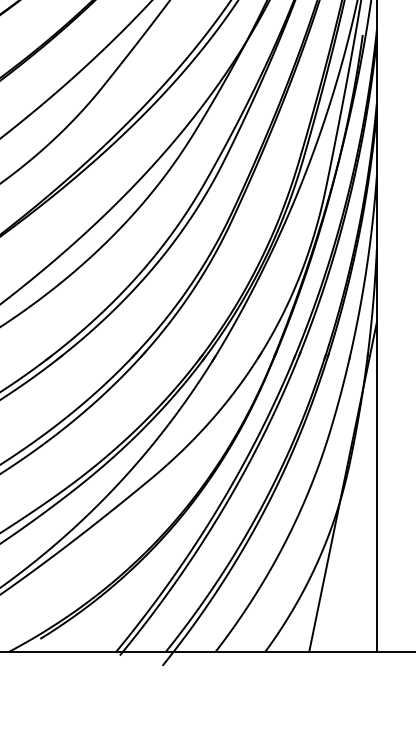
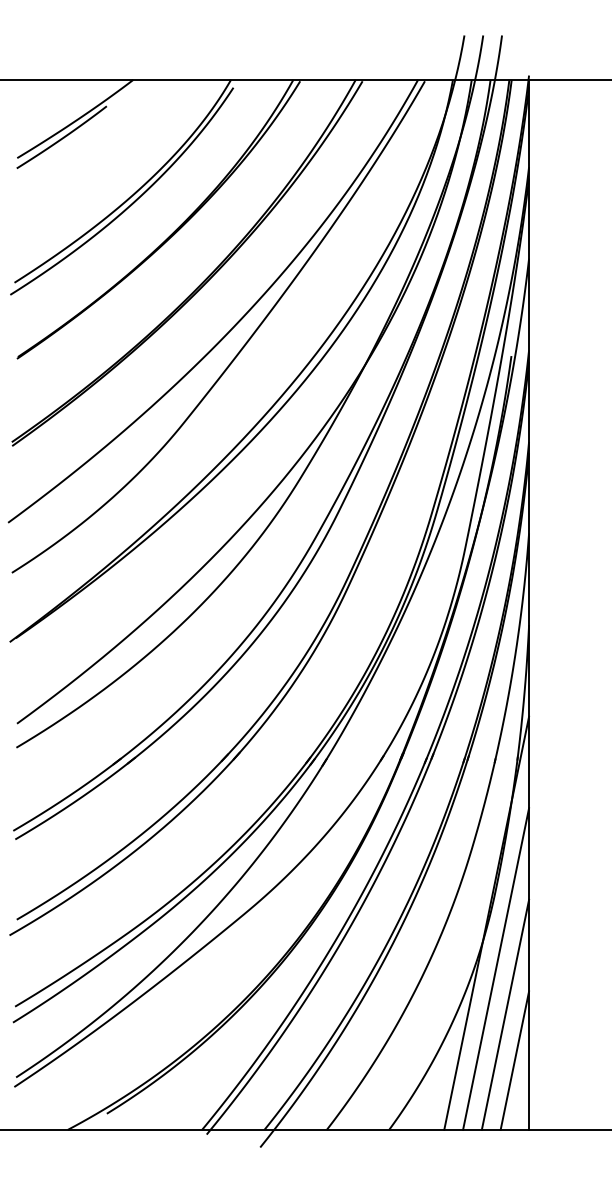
line: (350, 523) -> (496, 968), added
line: (358, 559) -> (505, 1014), added
line: (365, 596) -> (514, 1060), added

